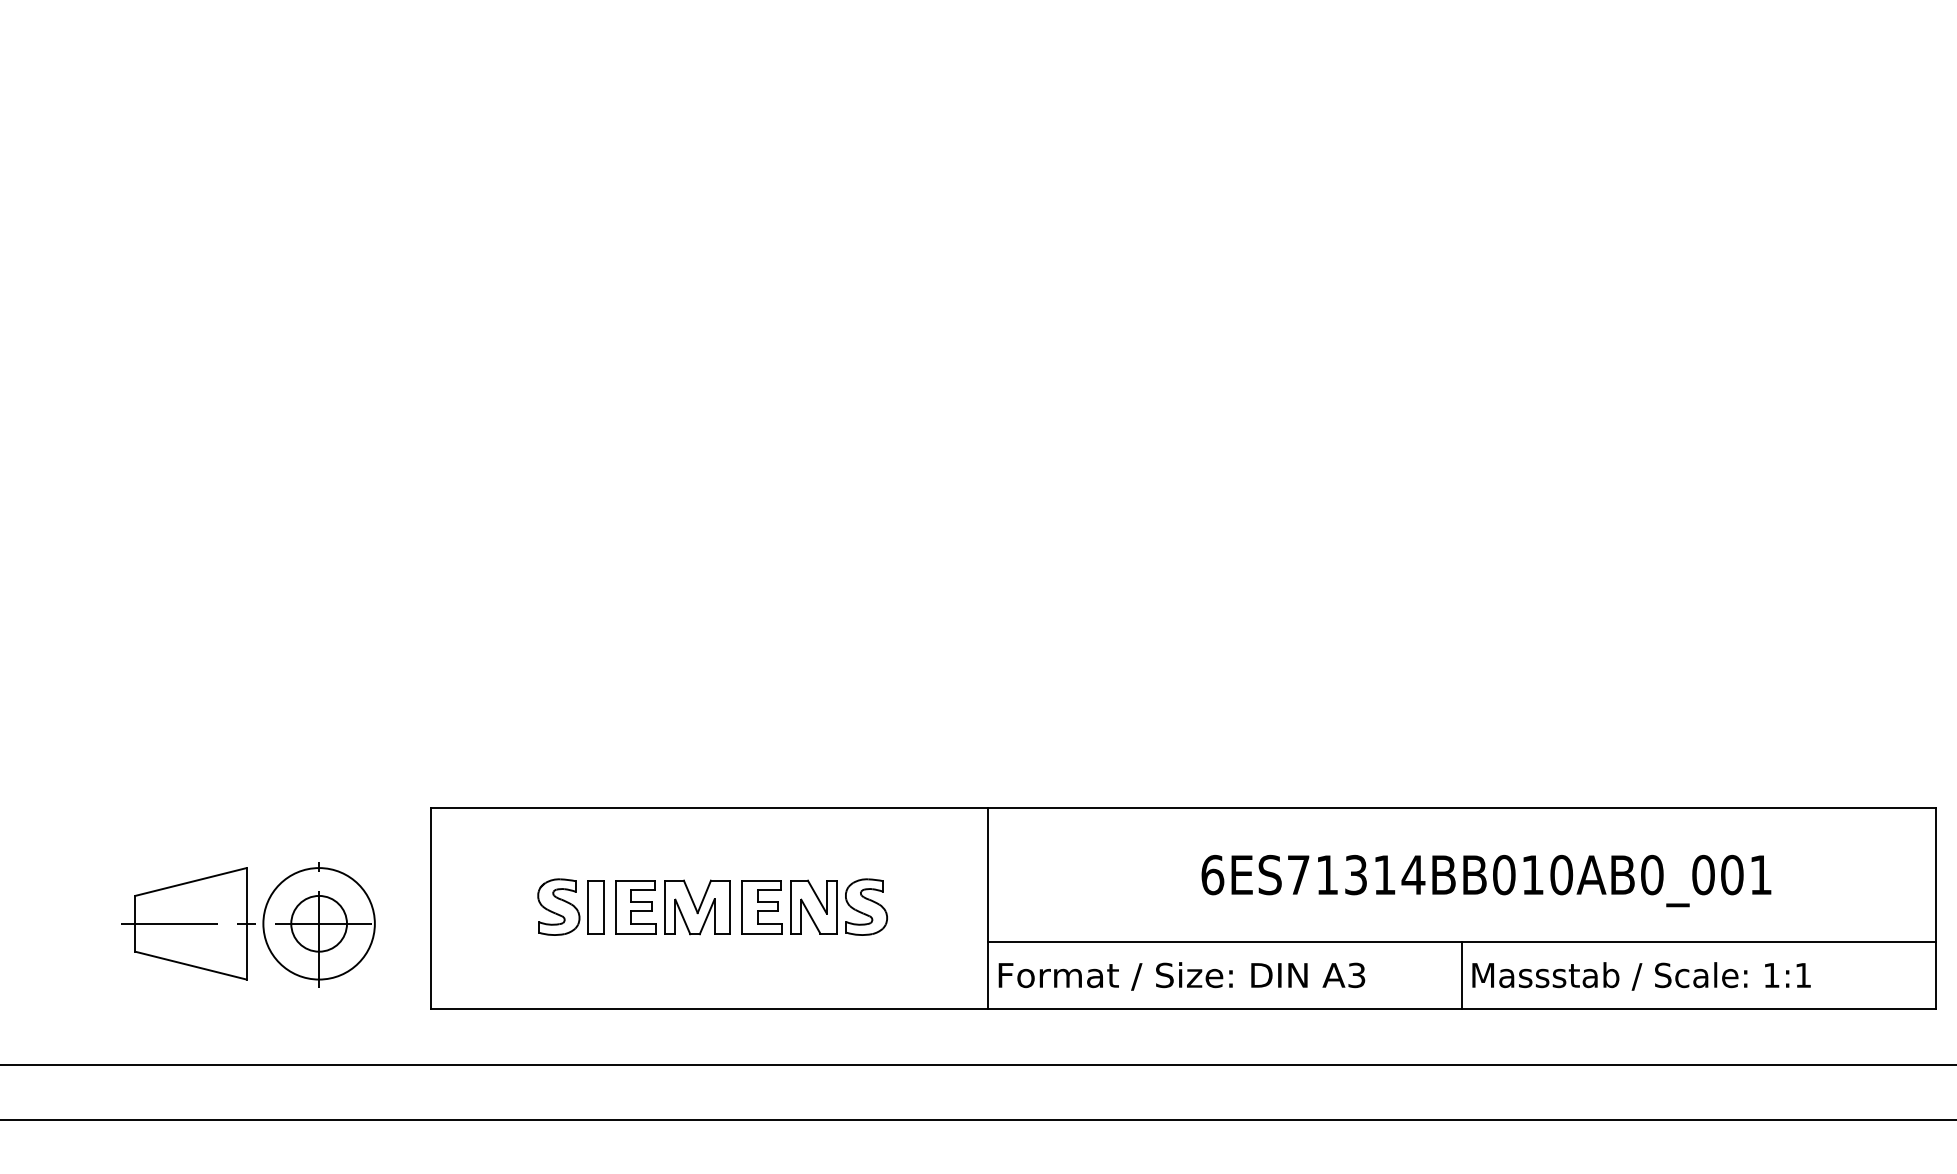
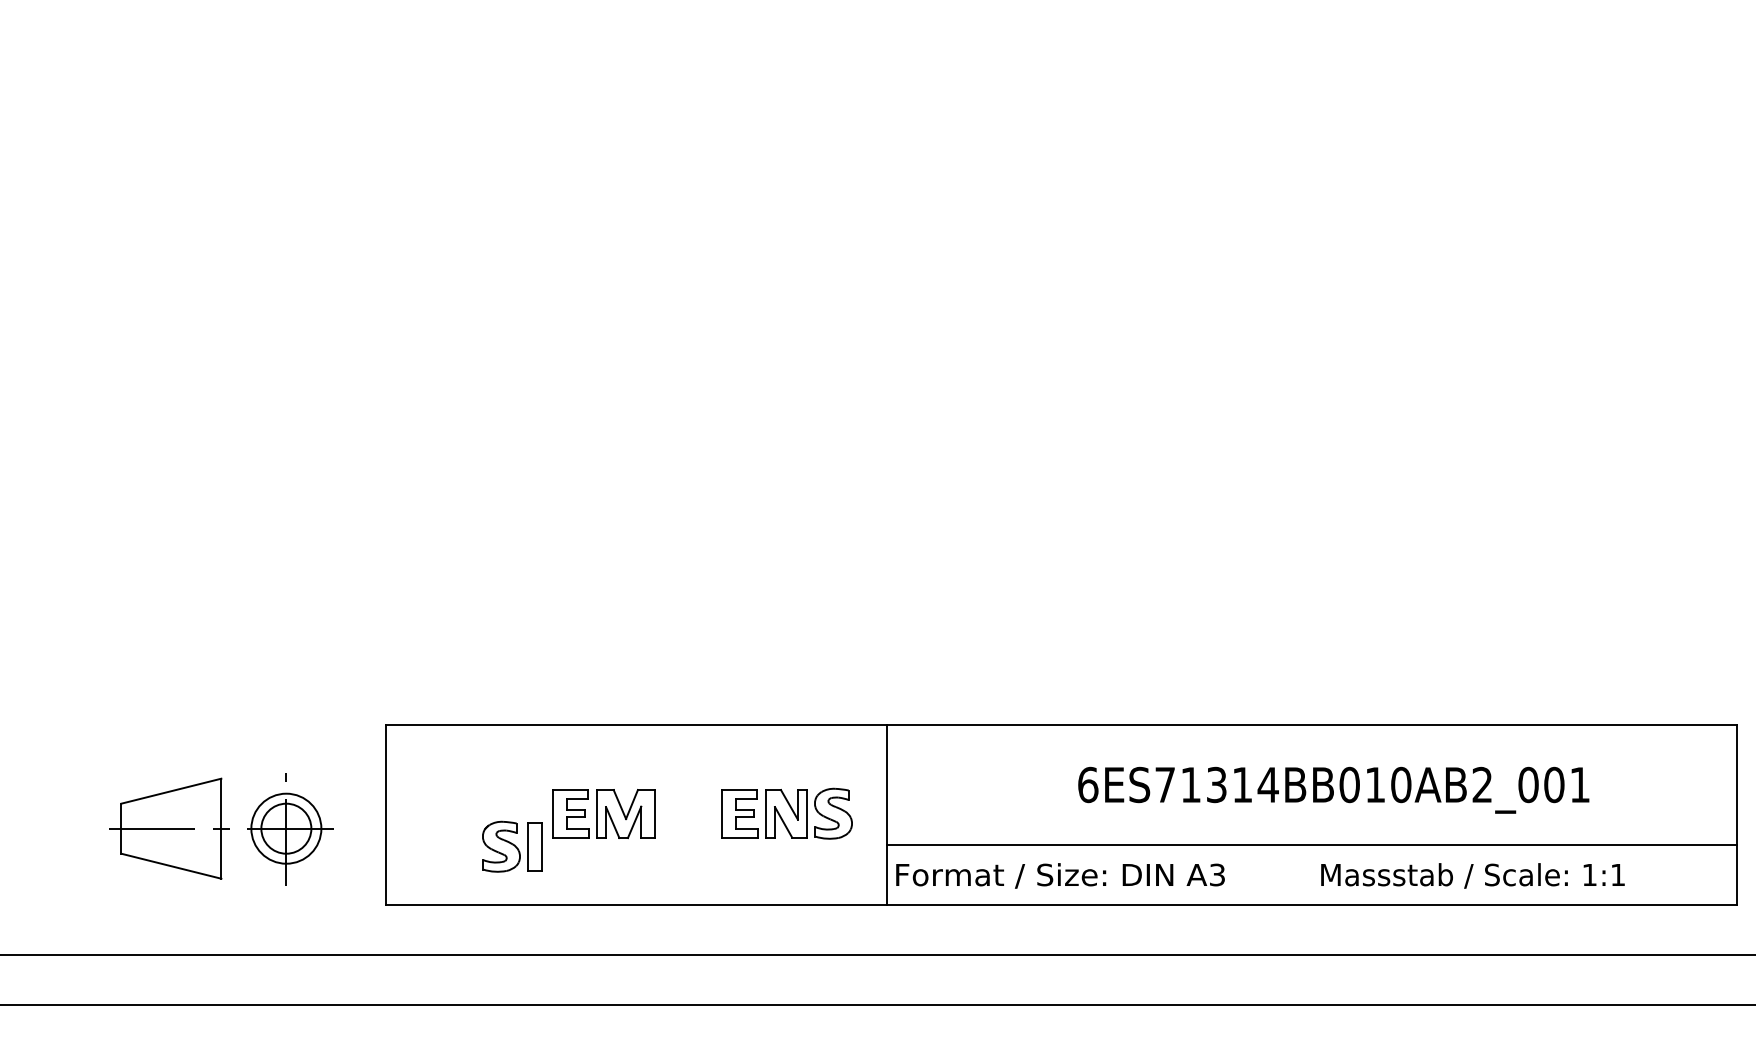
text: (1652, 875) -> (1482, 785), 6ES71314BB010AB0_001 -> 6ES71314BB010AB2_001
part: (571, 906) -> (512, 846), moved
part: (814, 906) -> (786, 813), moved
circle: (319, 923) -> (286, 828), size x0.7
line: (1461, 975) -> (1311, 875), removed

